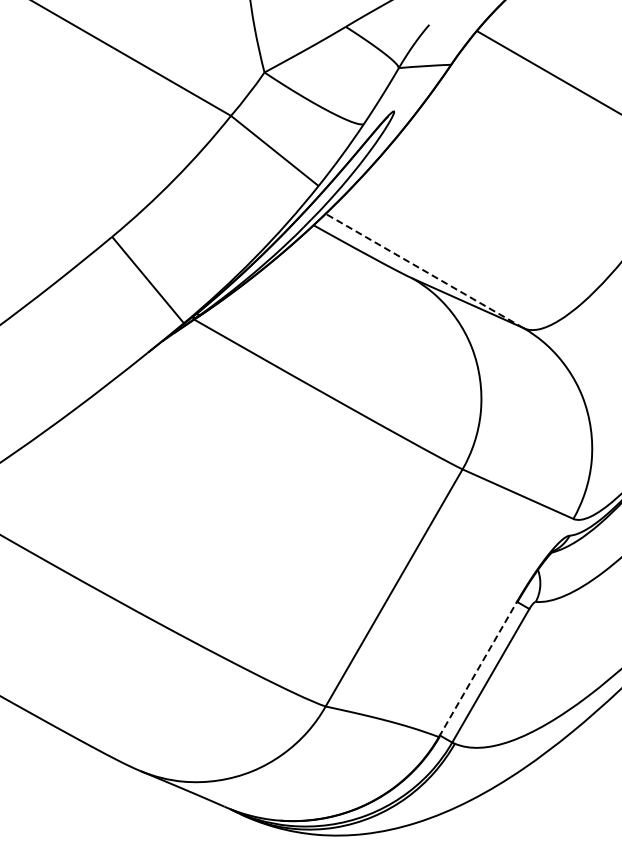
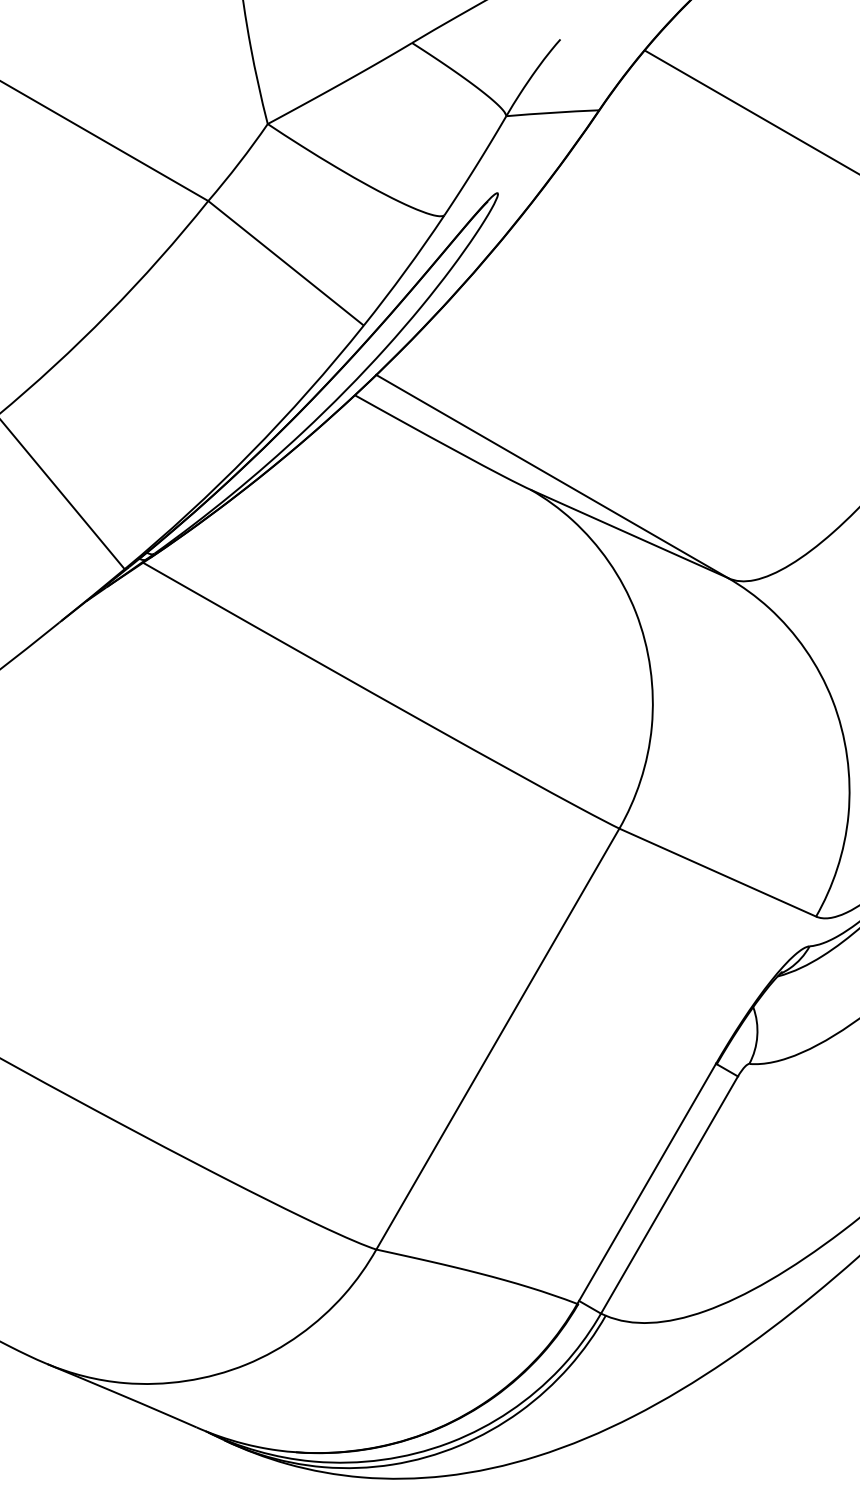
line: (424, 270) -> (551, 475), dashed -> solid
line: (478, 669) -> (647, 1183), dashed -> solid

